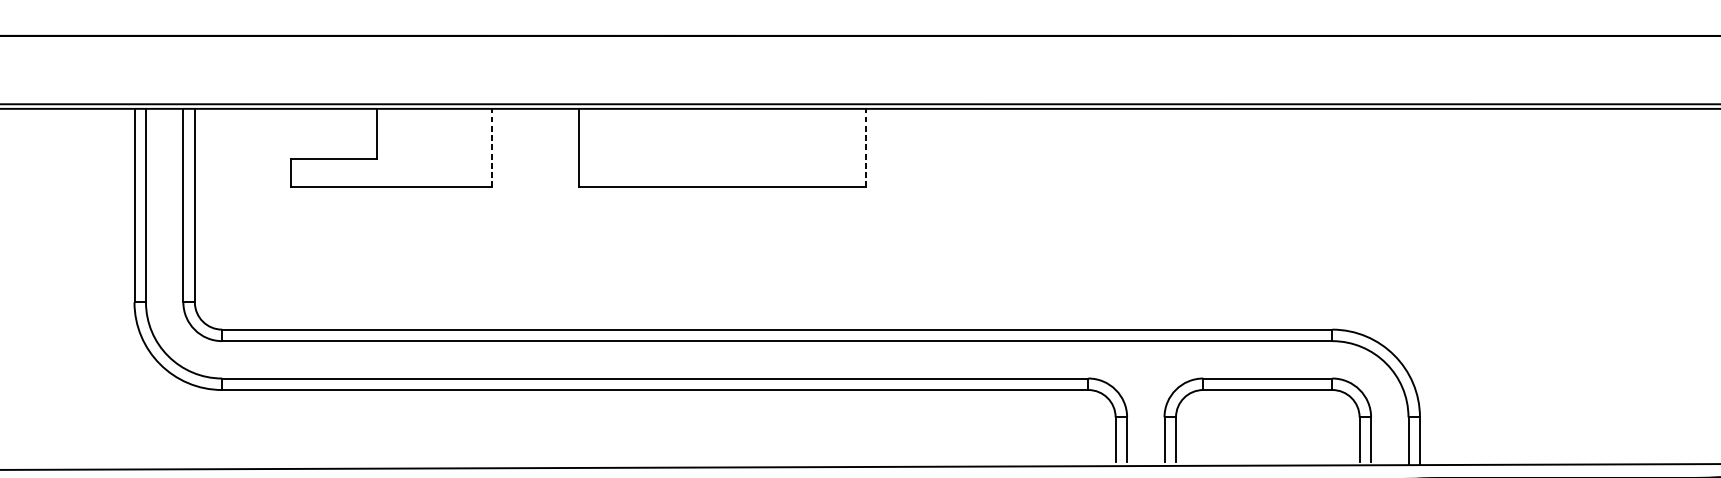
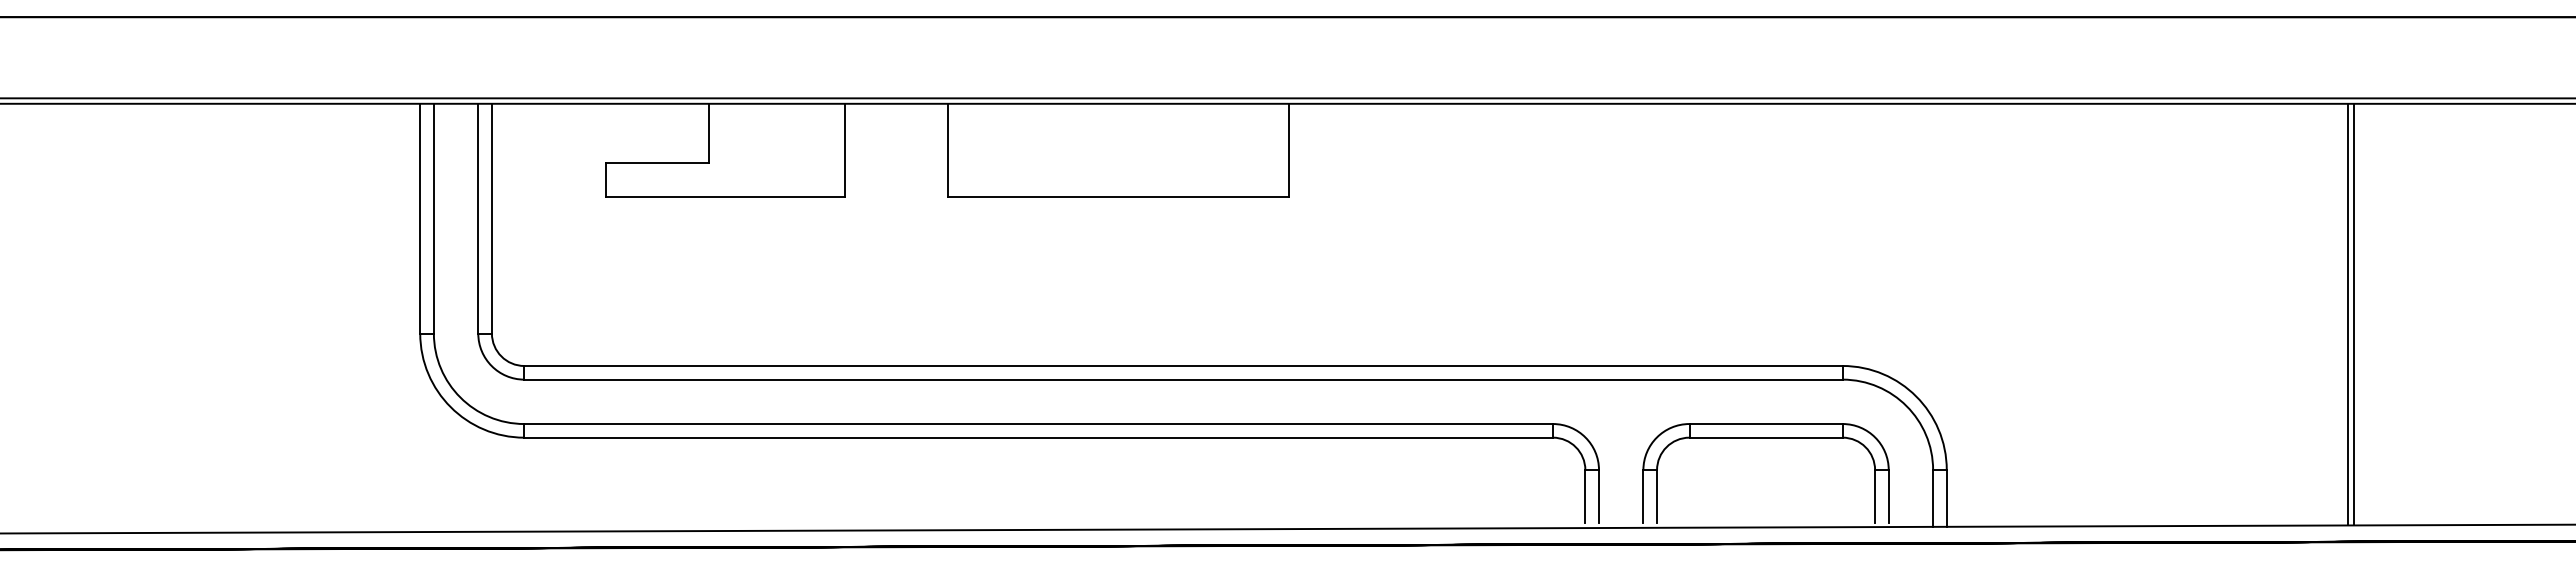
line: (492, 148) -> (845, 150), dashed -> solid
line: (866, 148) -> (1289, 150), dashed -> solid

